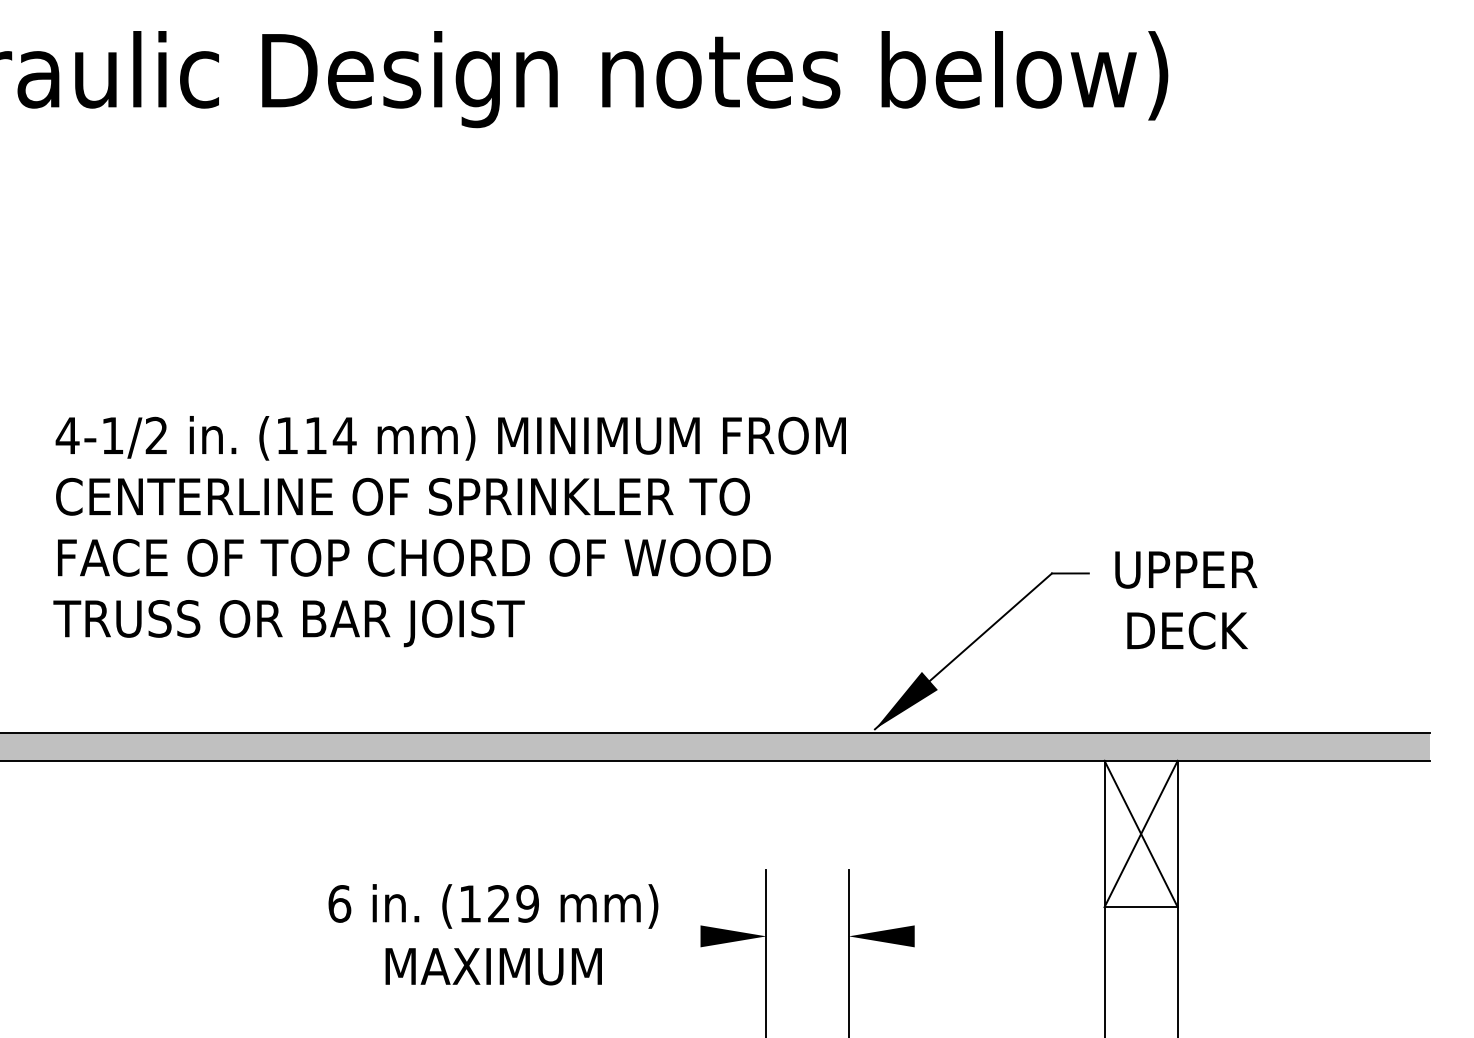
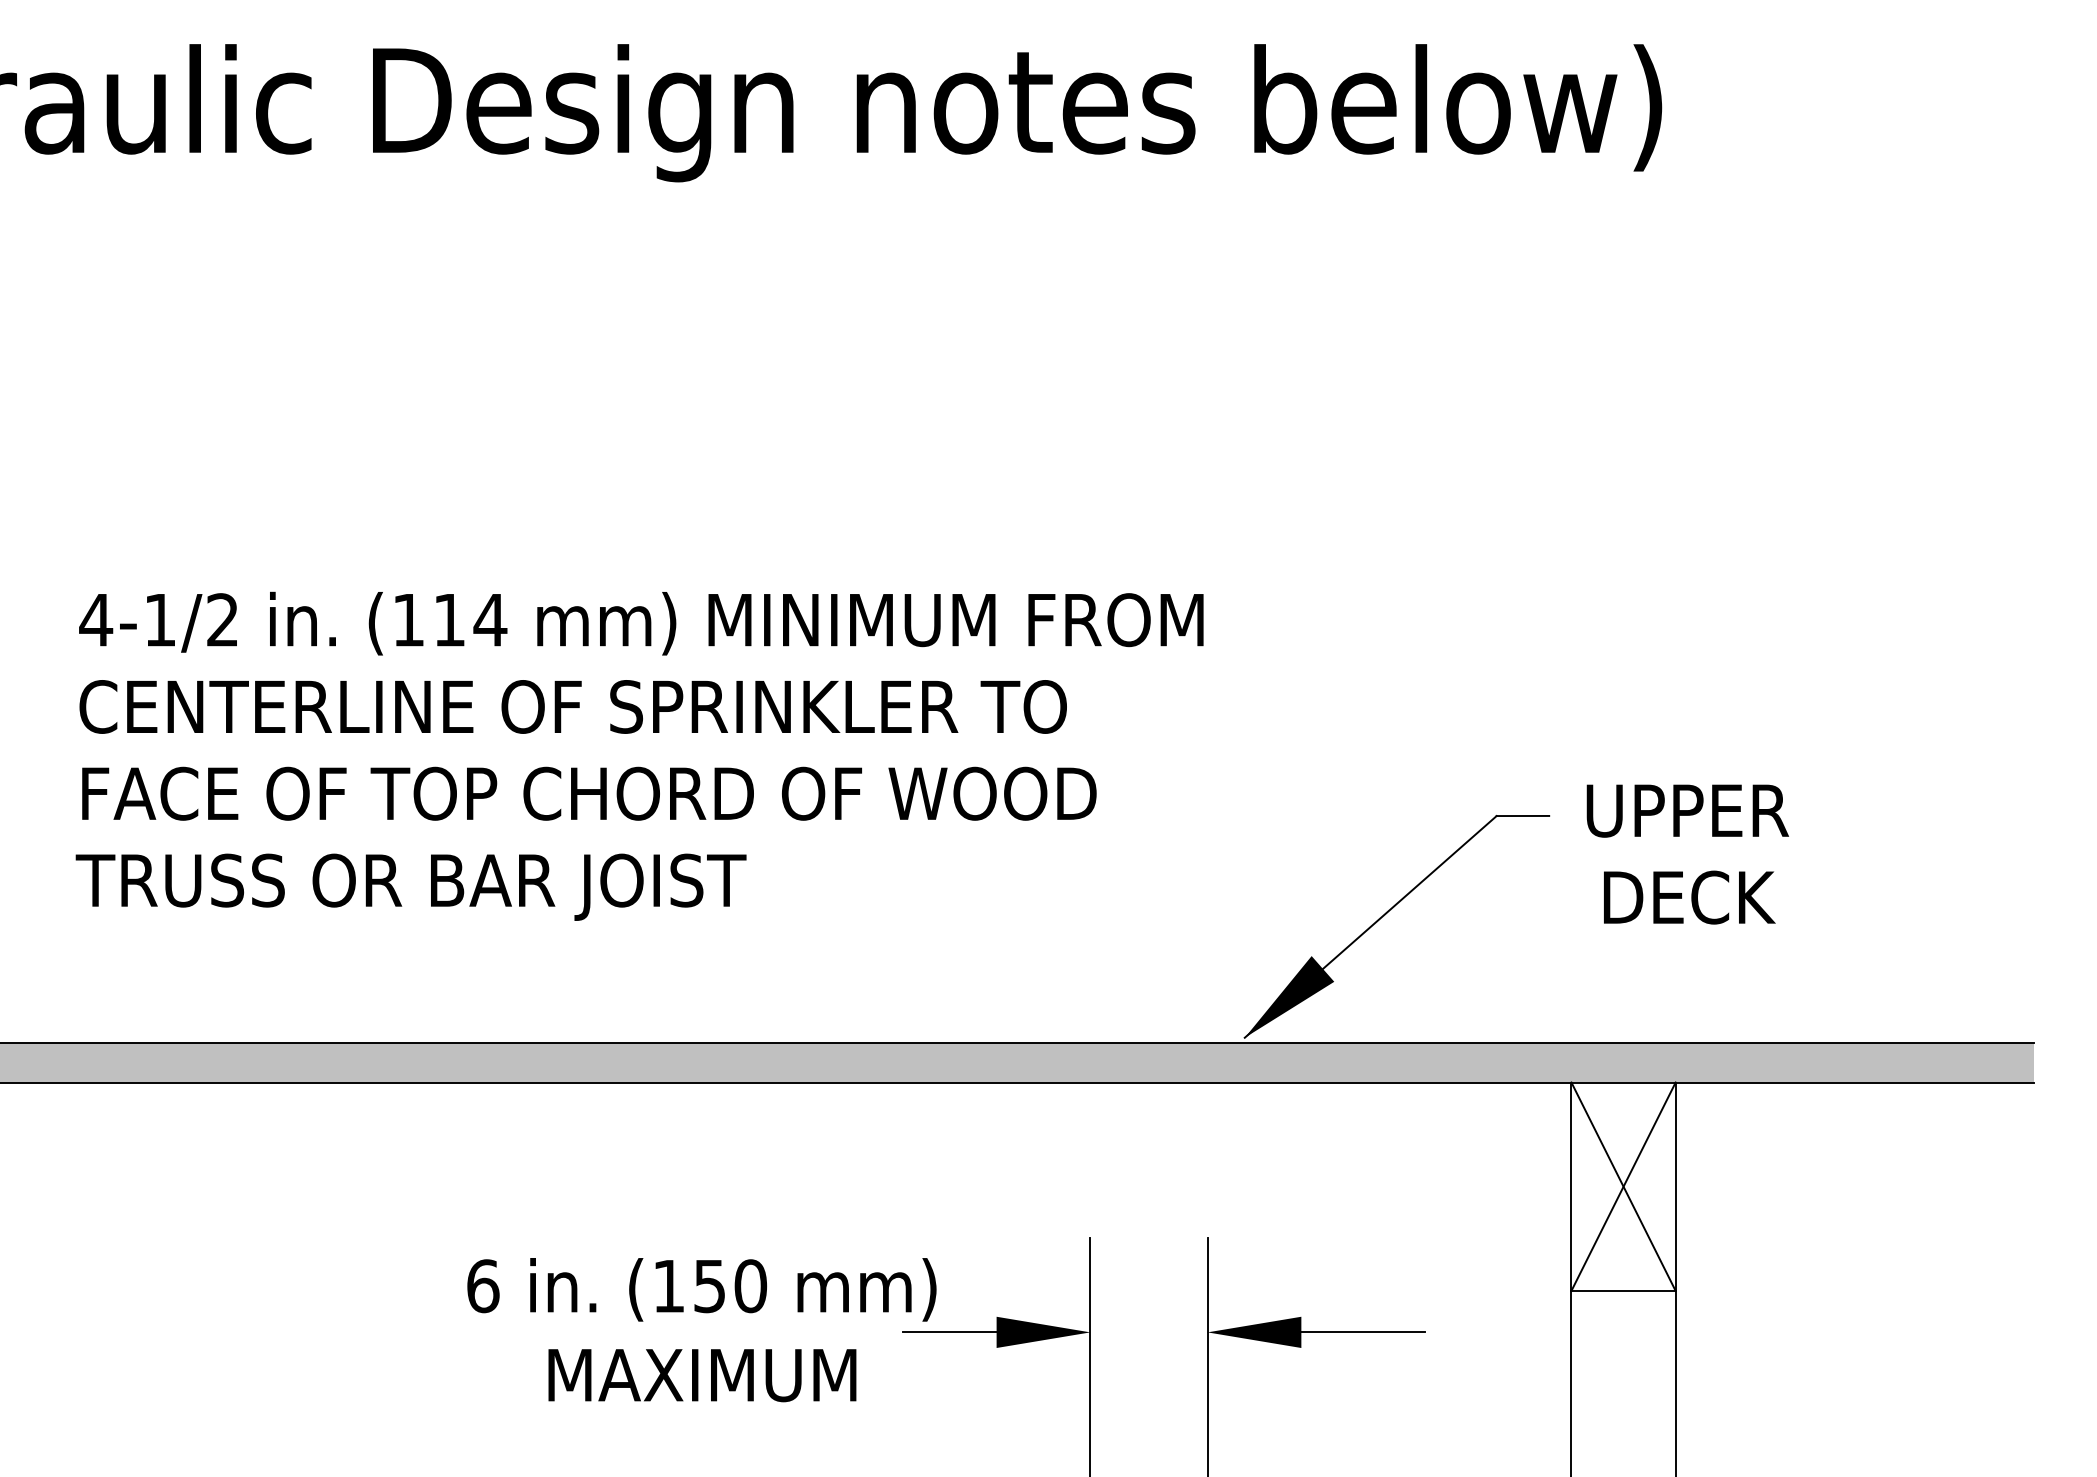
text: (513, 903) -> (730, 1285), (129 -> (150
line: (667, 936) -> (949, 1332), added
line: (957, 936) -> (1362, 1332), added

